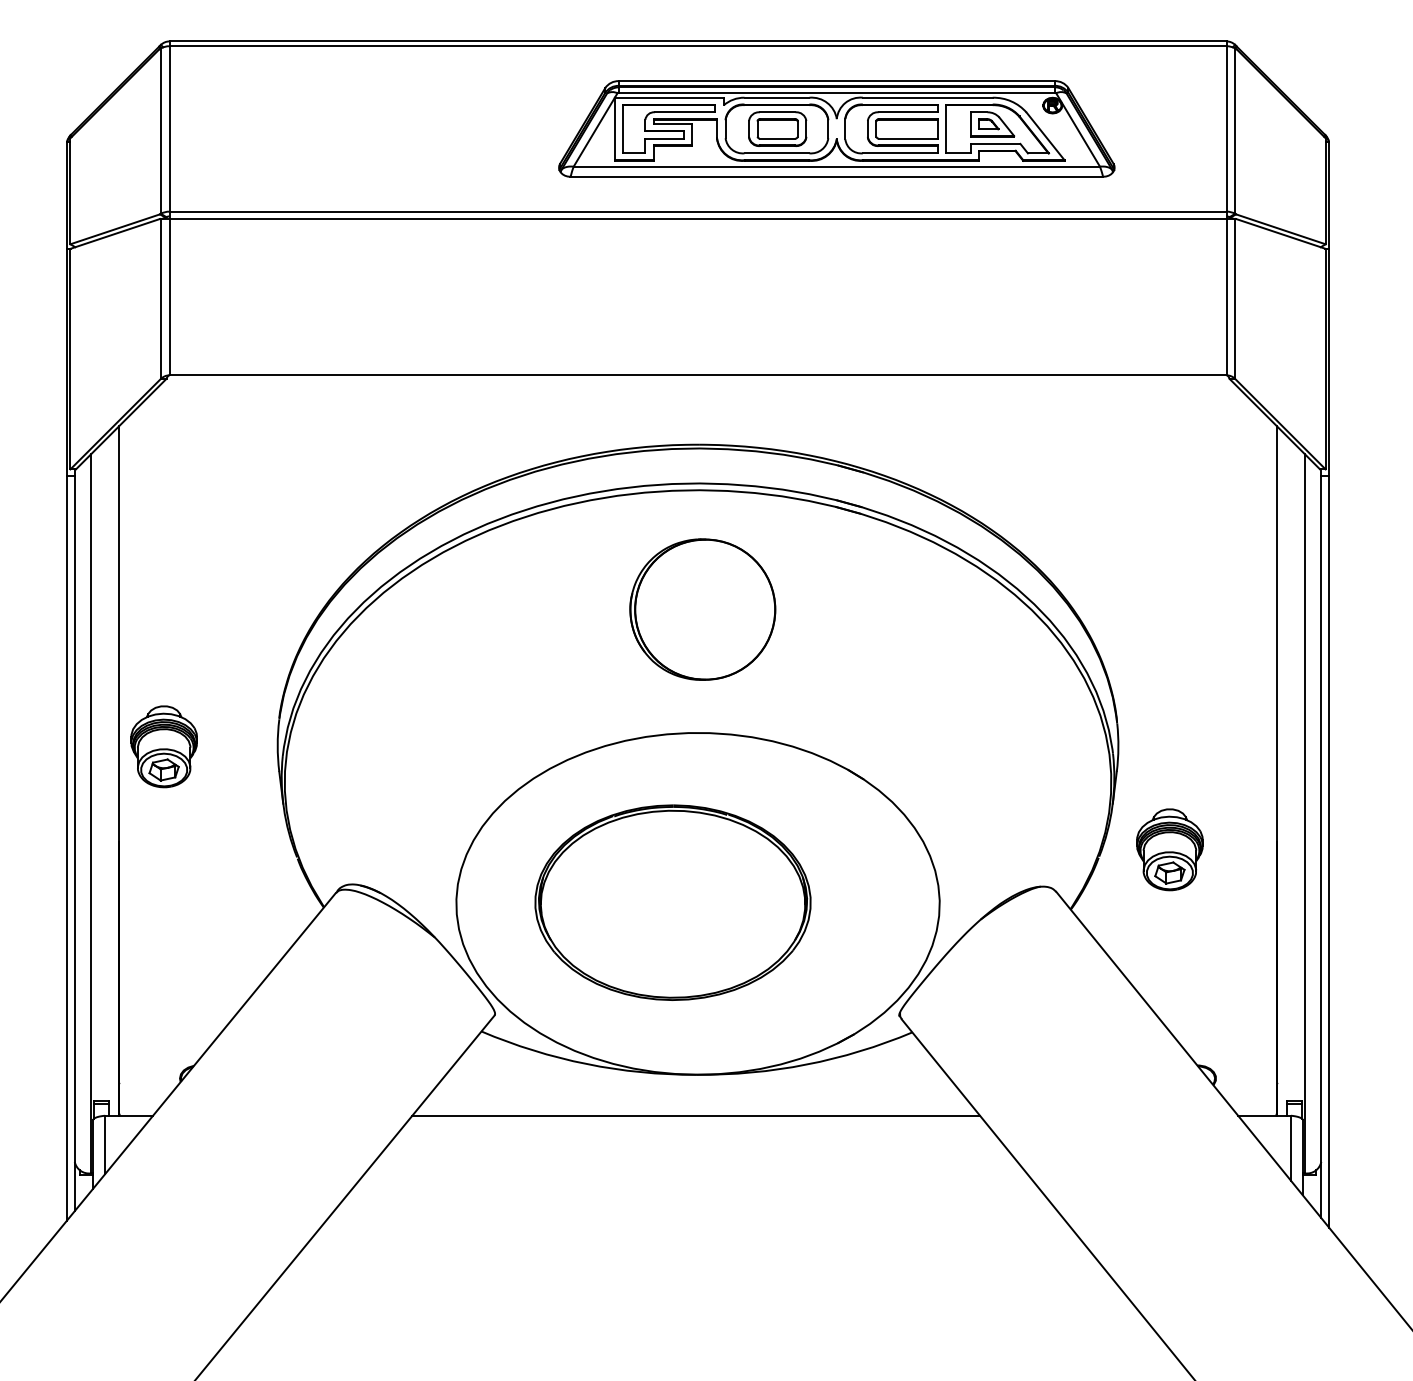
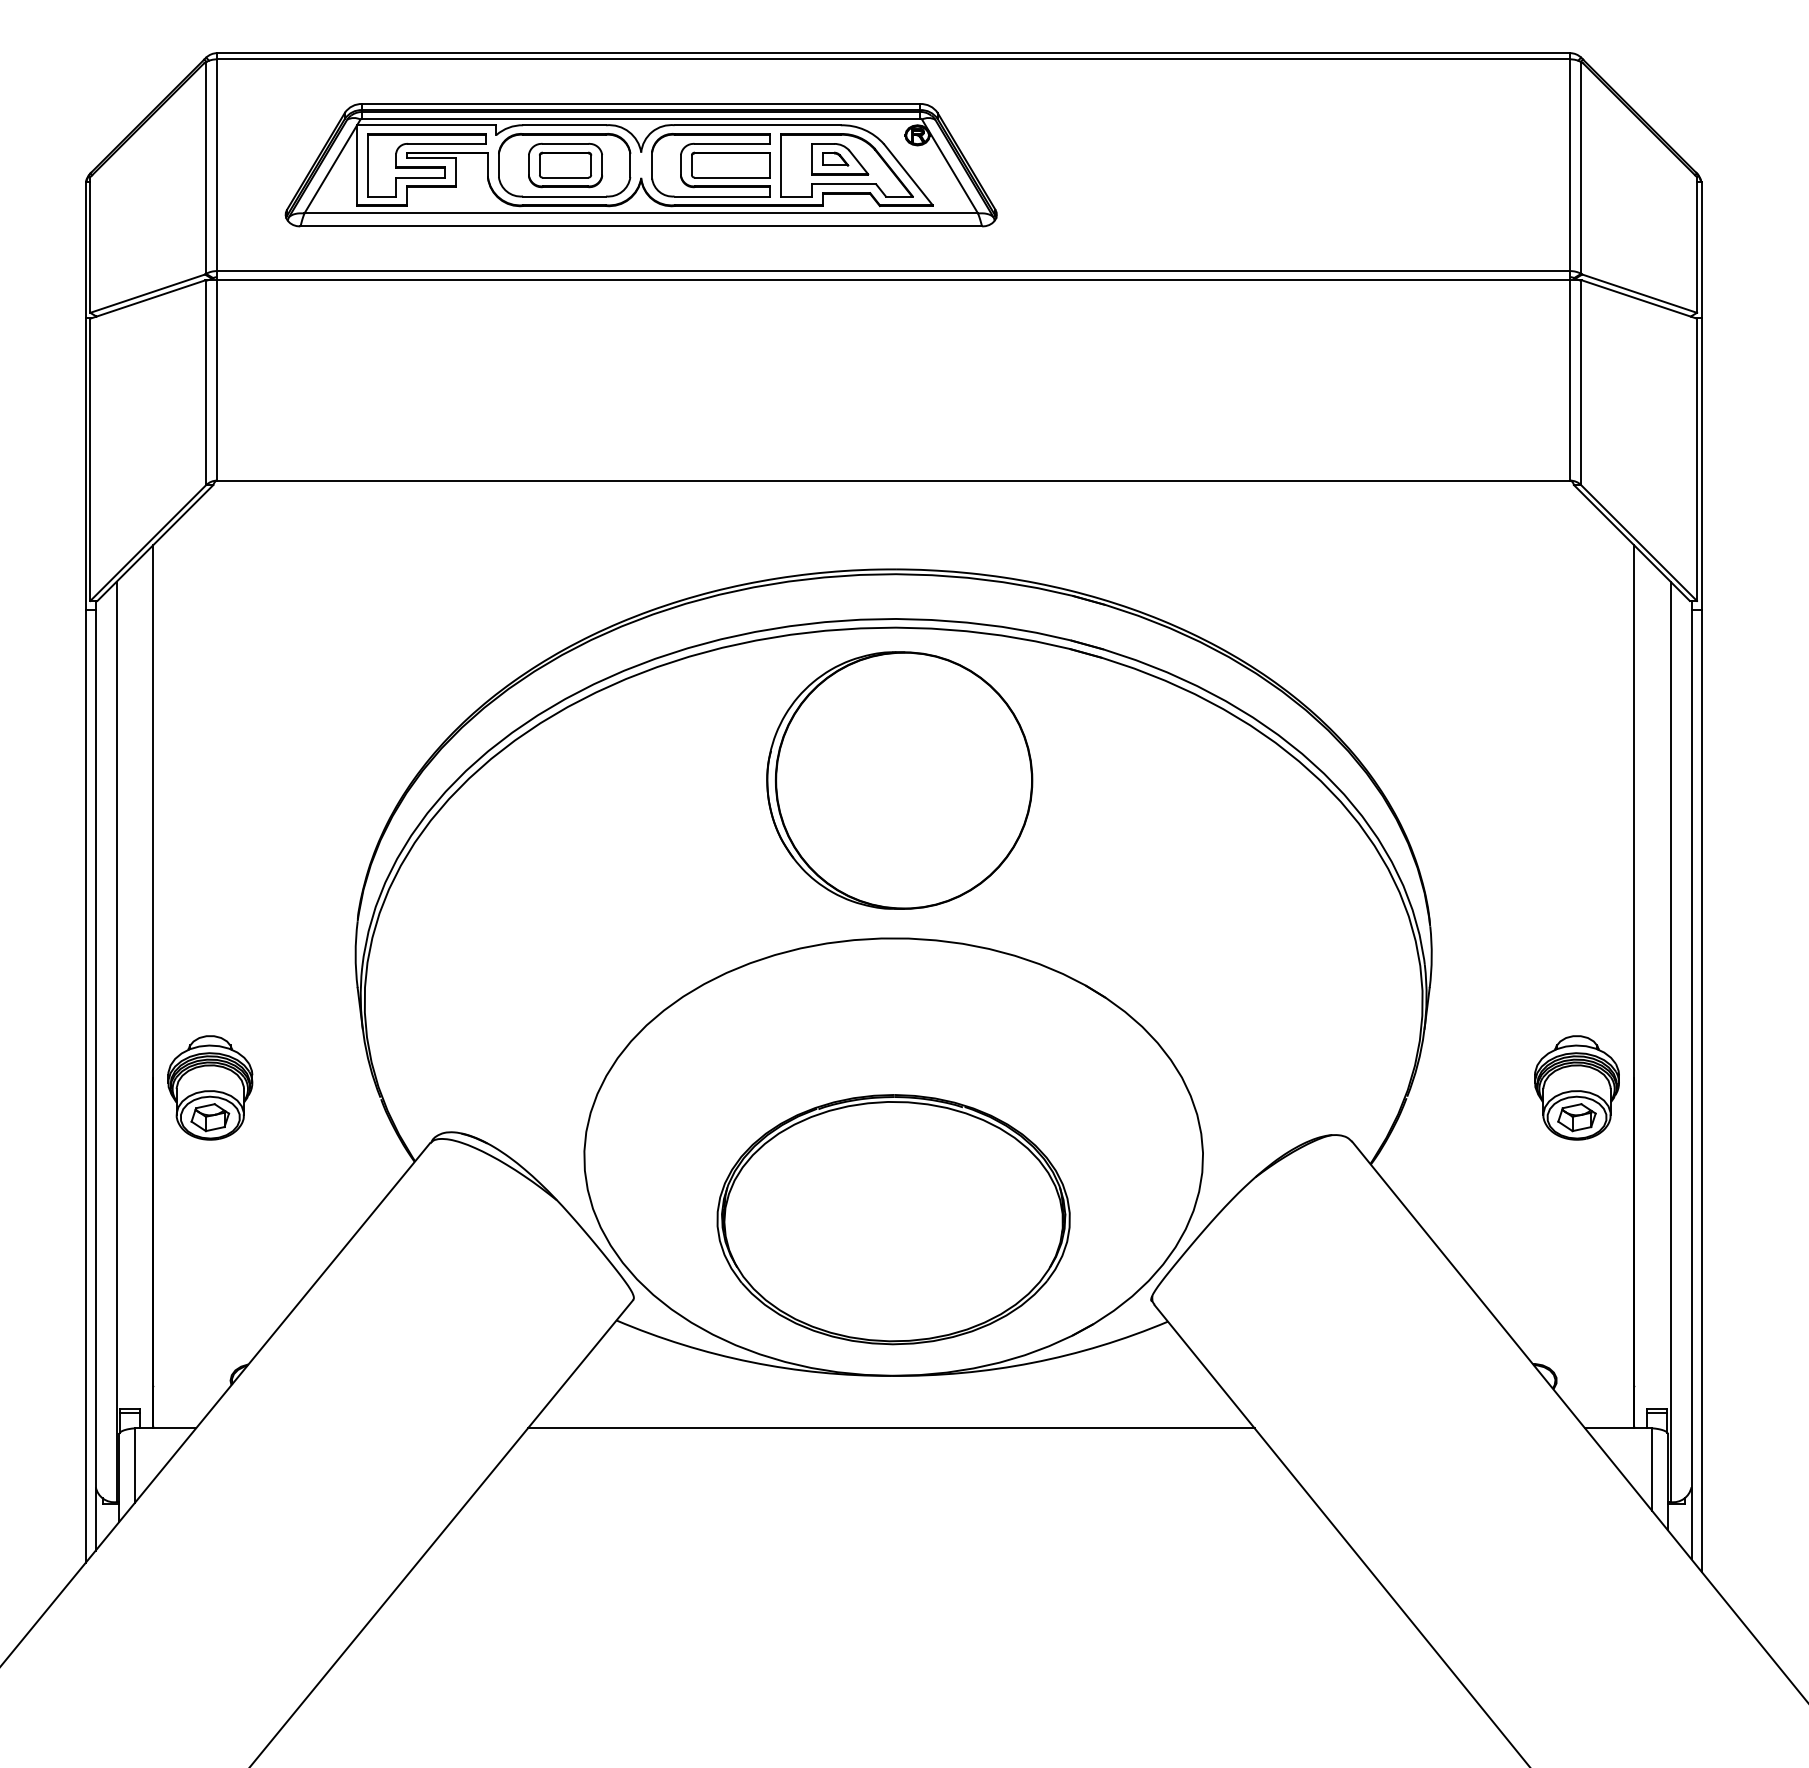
part: (836, 128) -> (640, 164), moved
part: (702, 609) -> (899, 780), size x1.43
part: (163, 746) -> (209, 1087), moved
part: (1169, 849) -> (1576, 1087), moved
part: (672, 902) -> (892, 1219), moved

